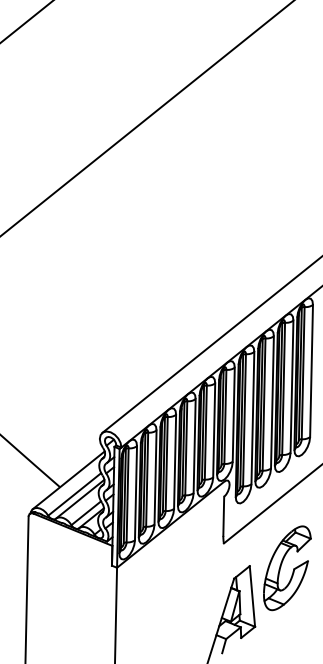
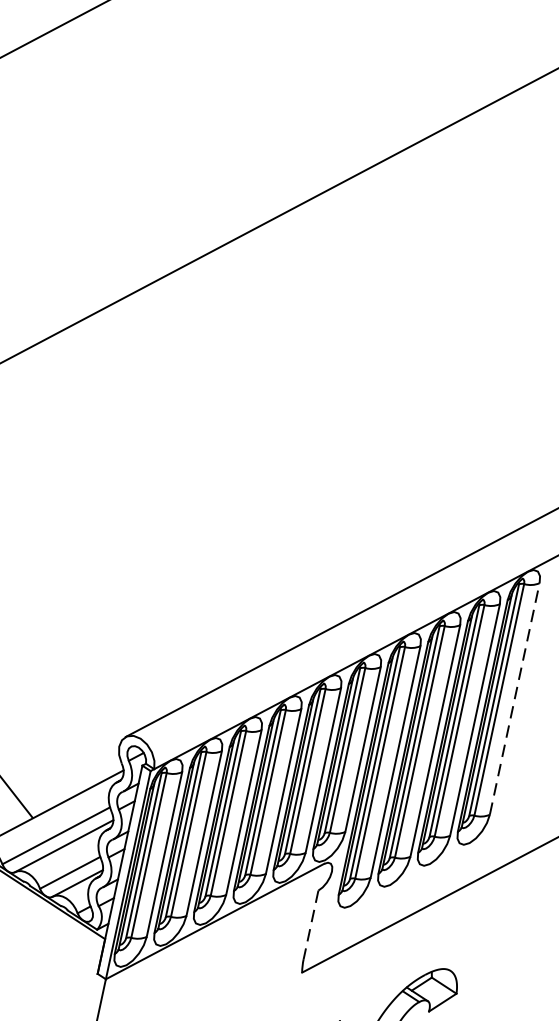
line: (311, 370) -> (514, 698), solid -> dashed
line: (223, 516) -> (310, 925), solid -> dashed

